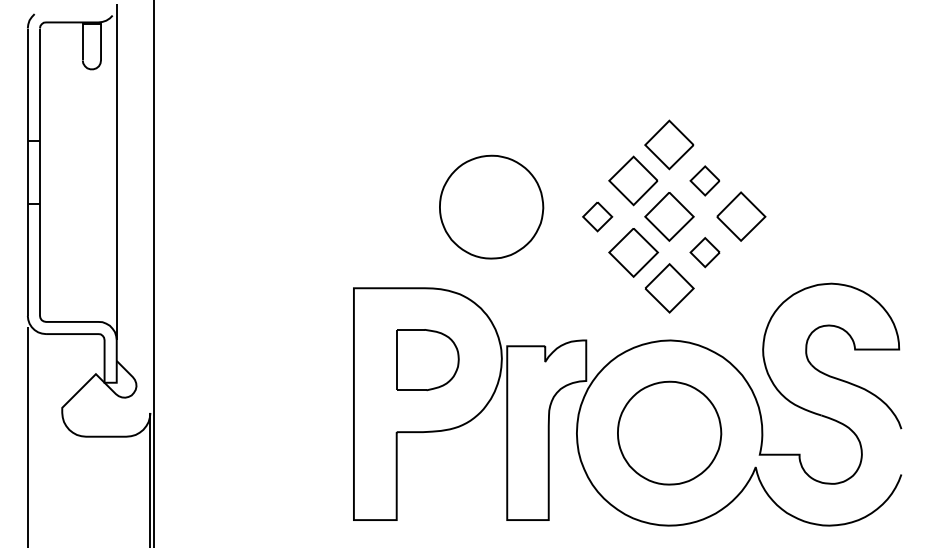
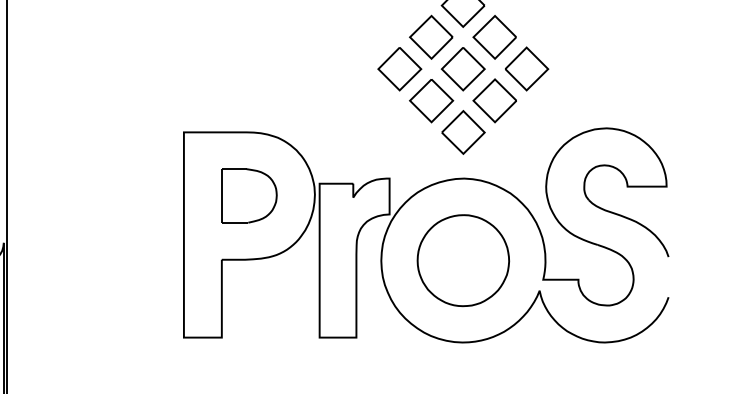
part: (704, 180) -> (494, 36), size x1.67
part: (491, 206) -> (305, 60), removed
part: (597, 216) -> (399, 68), size x1.67
part: (704, 252) -> (494, 100), size x1.67

